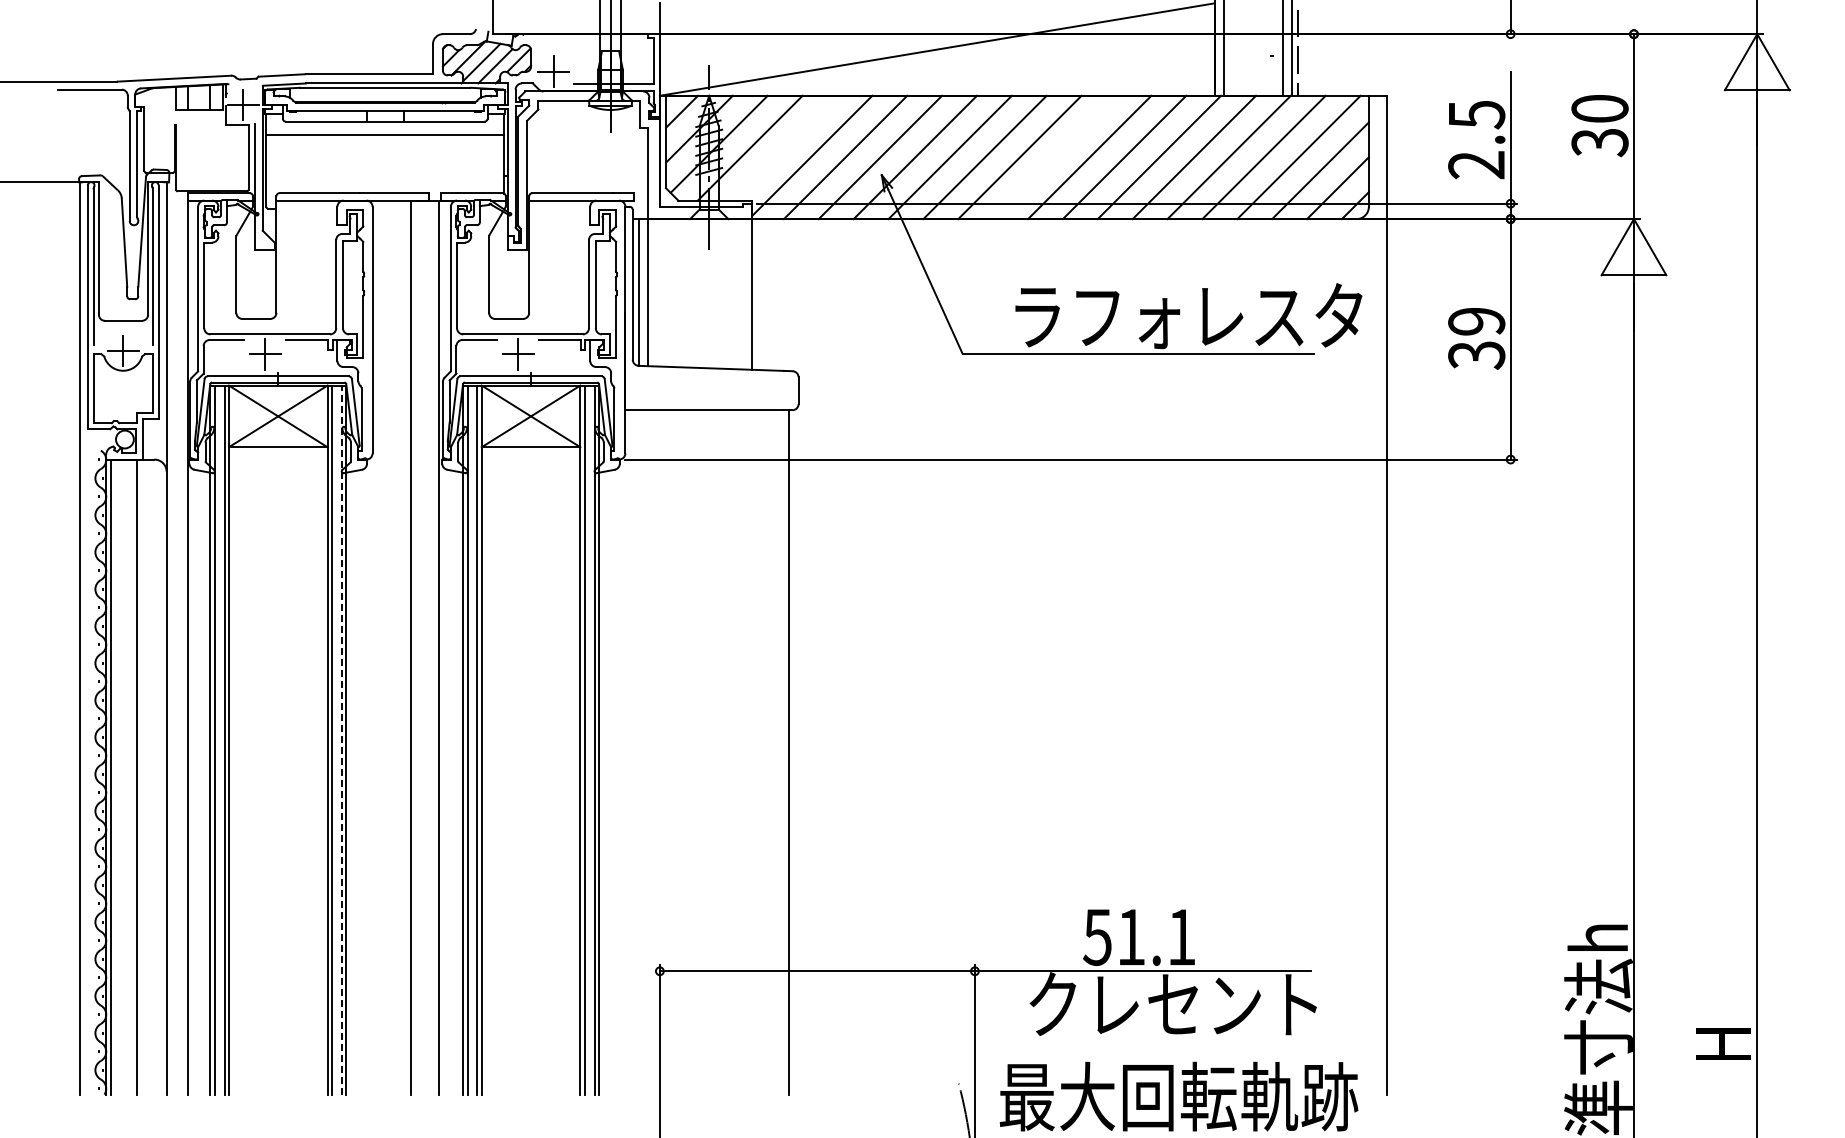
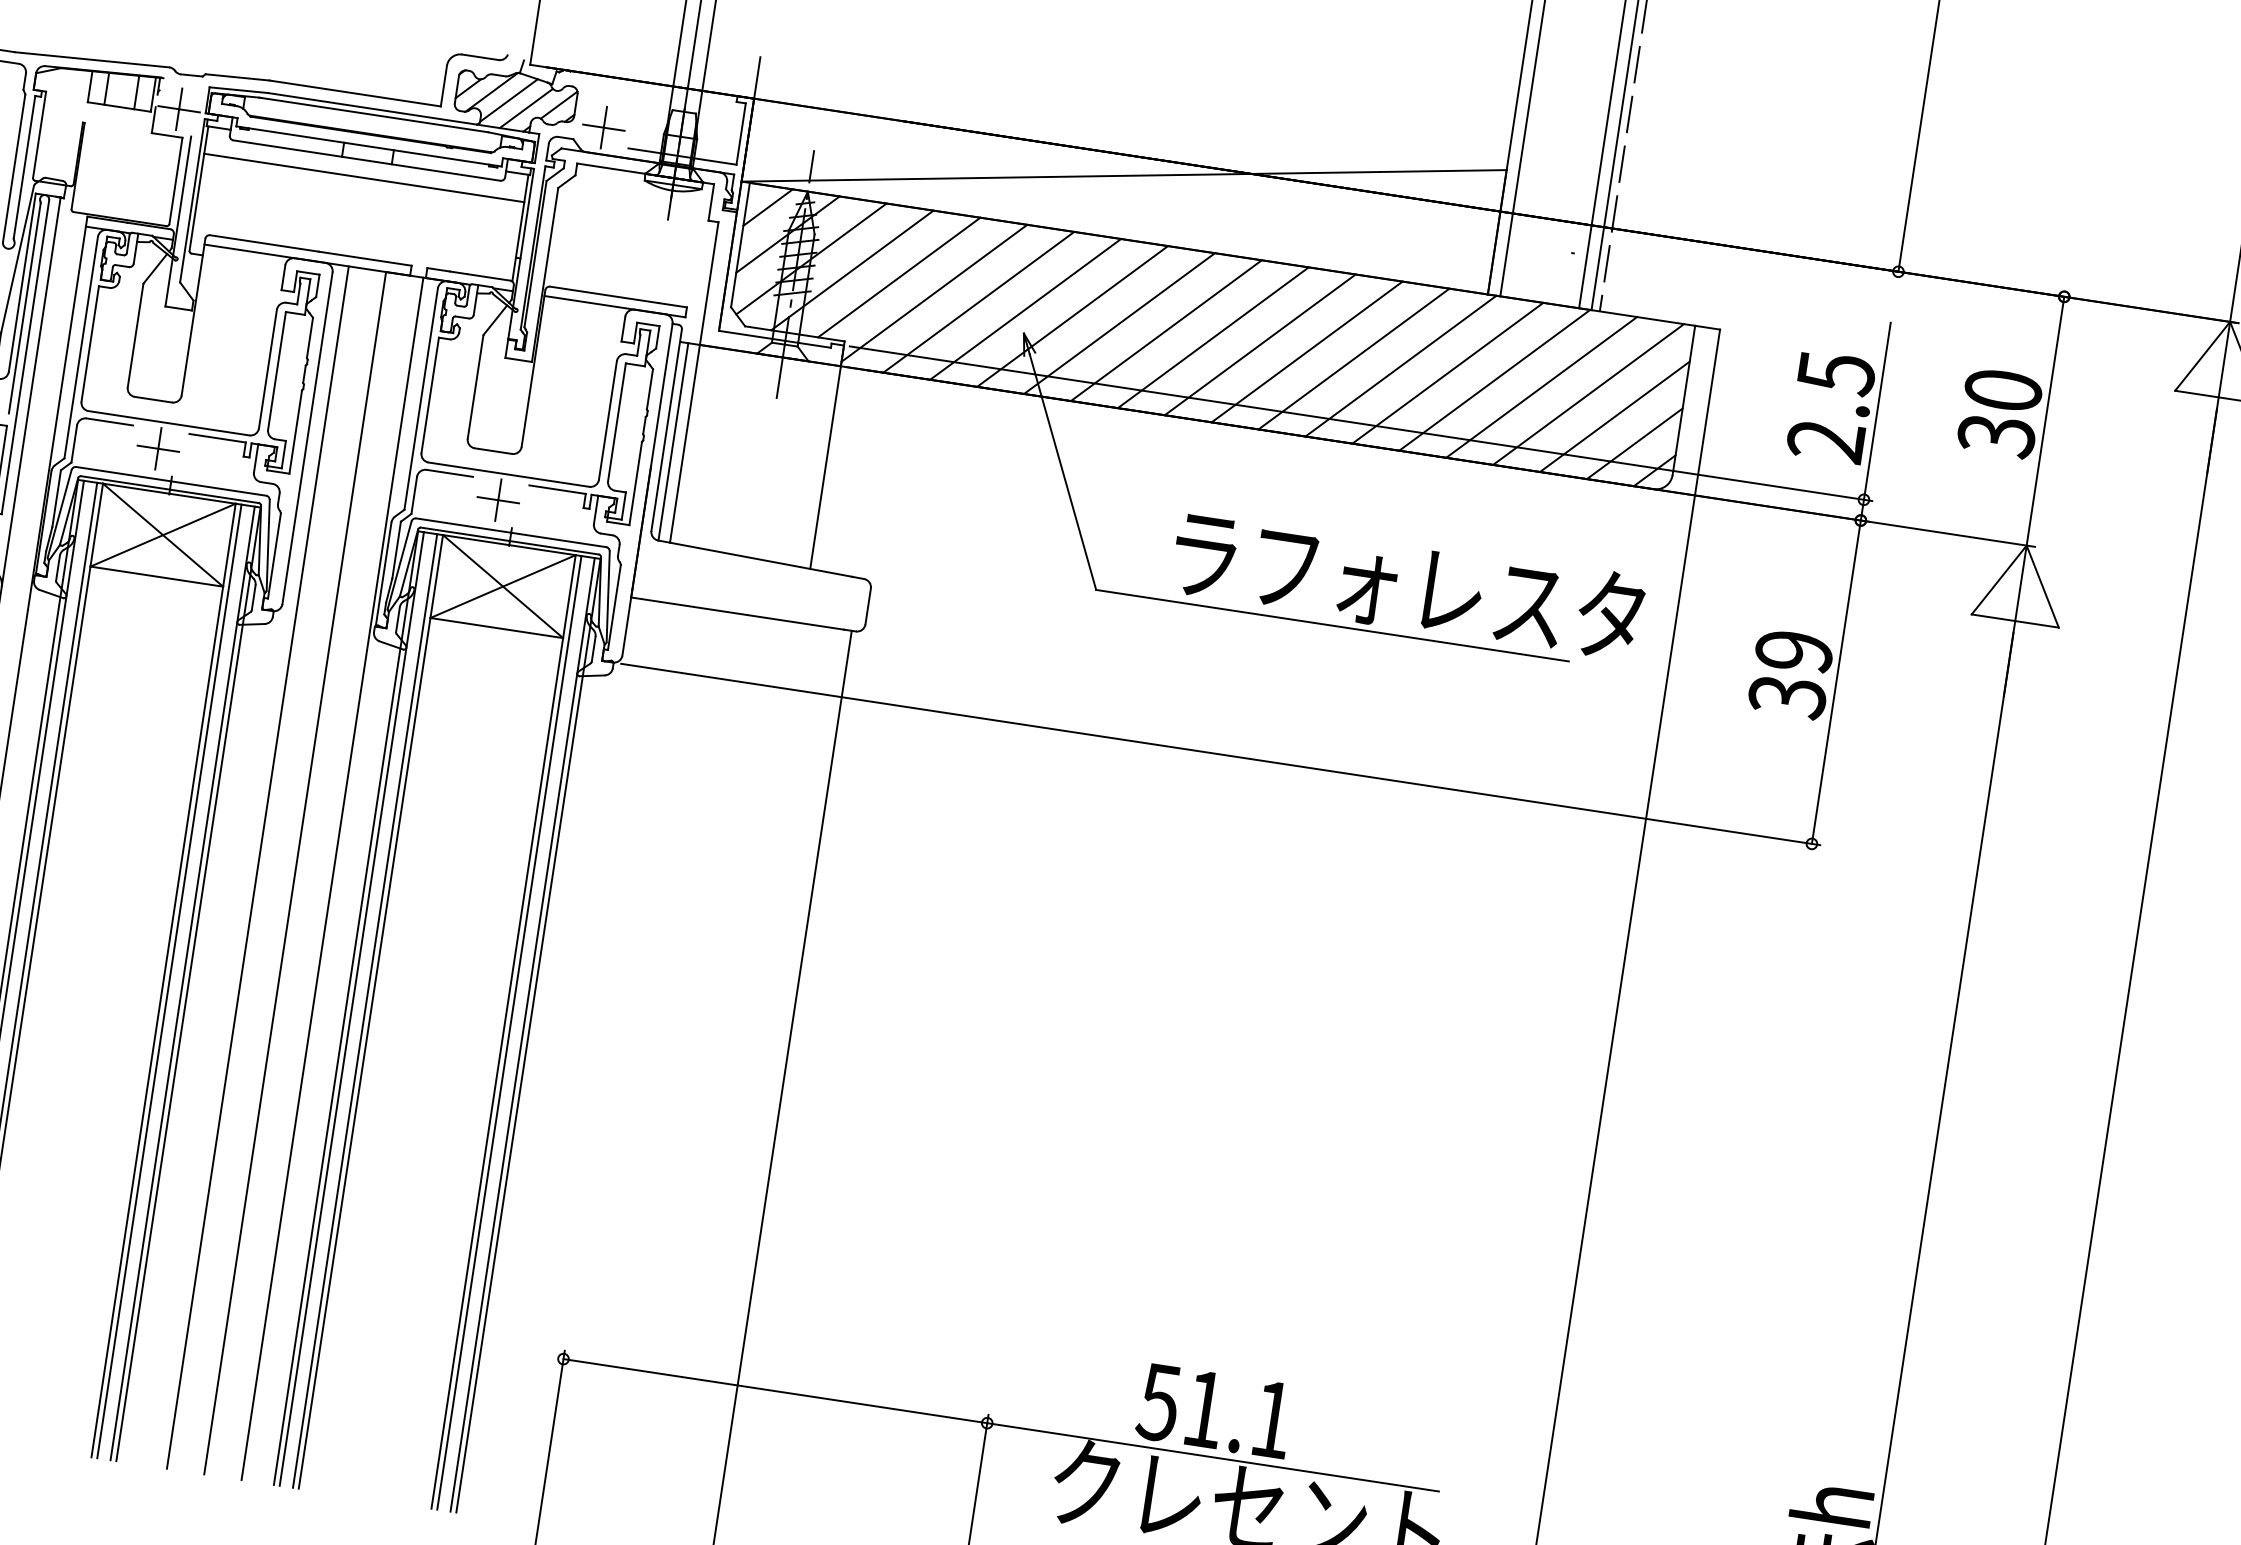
line: (784, 147) -> (898, 276), added
line: (1054, 157) -> (1259, 344), added
line: (383, 647) -> (257, 867), added
line: (341, 739) -> (182, 982), dashed -> solid

